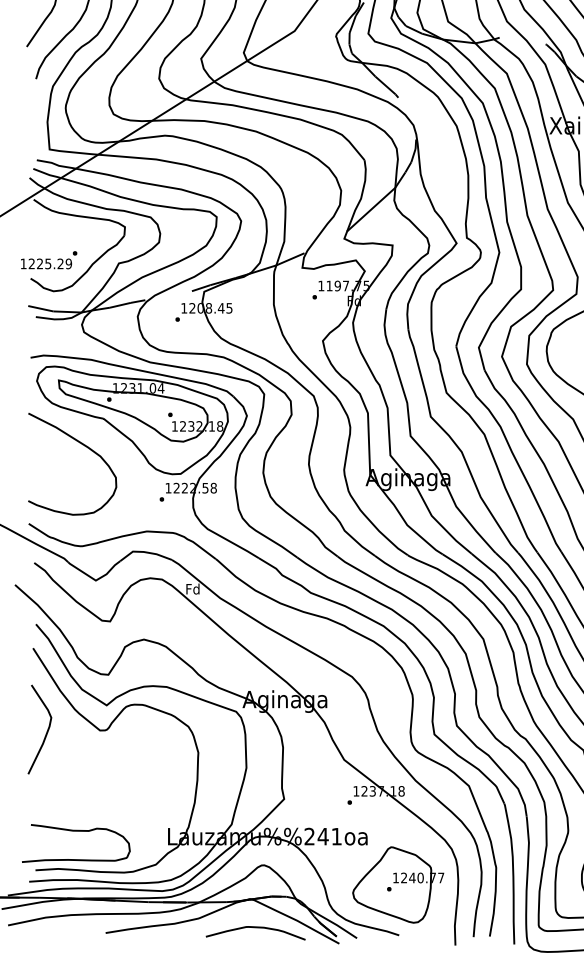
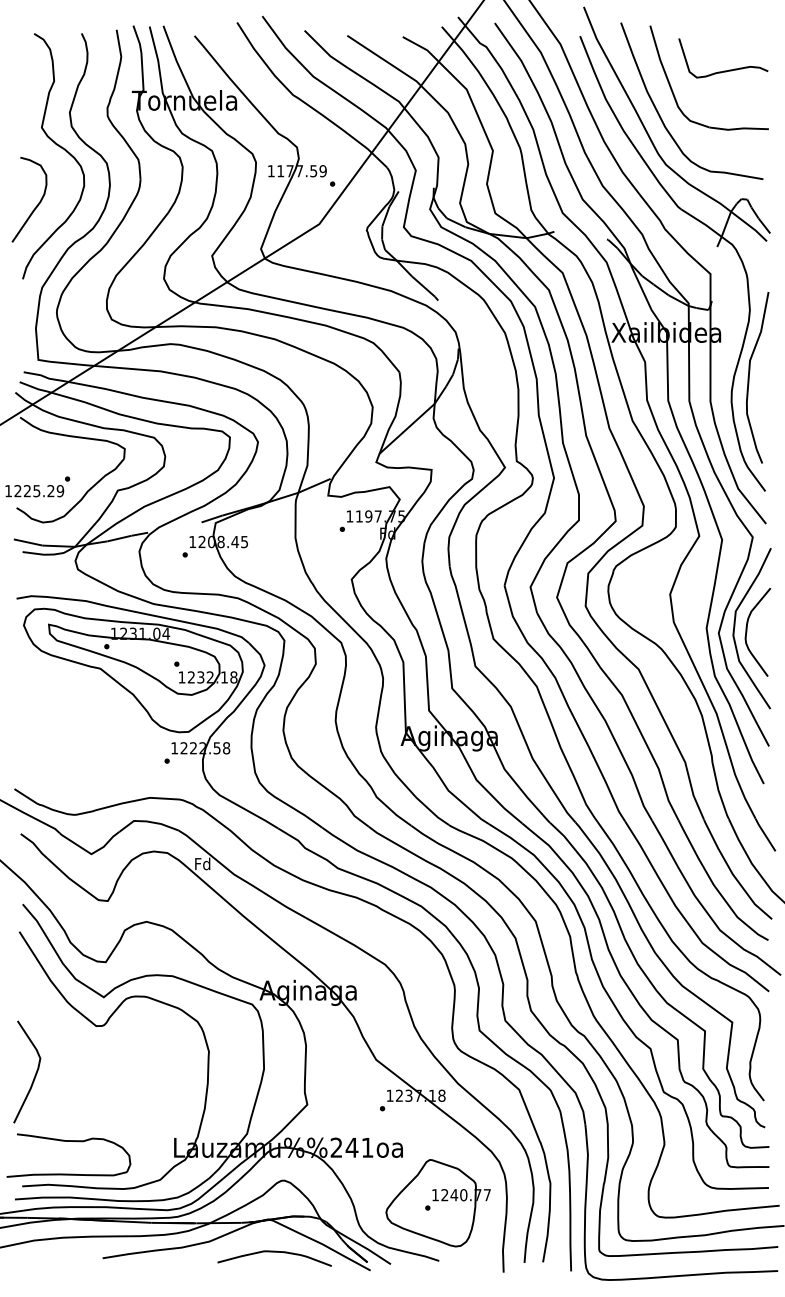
curve: (84, 446) -> (78, 700), removed
curve: (47, 730) -> (35, 1072), moved

